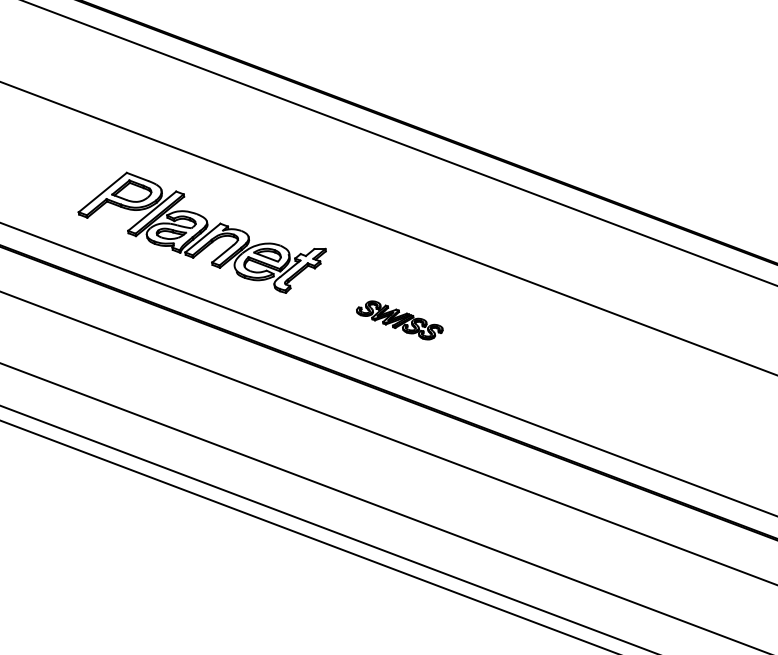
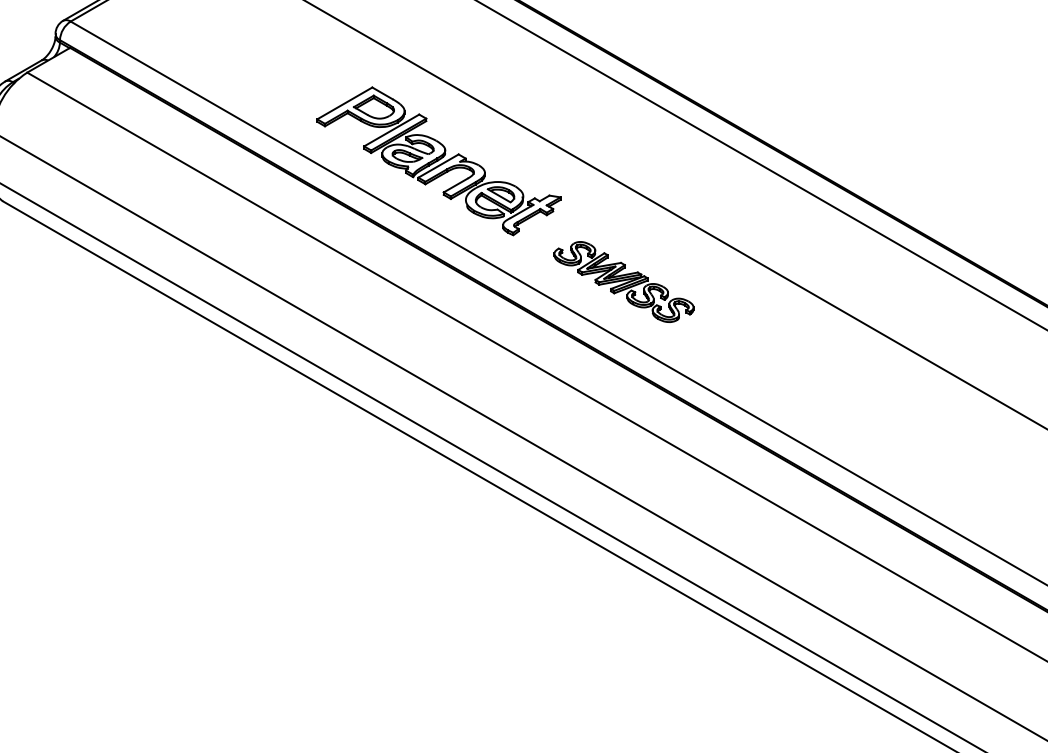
part: (399, 320) -> (623, 281), size x1.67

